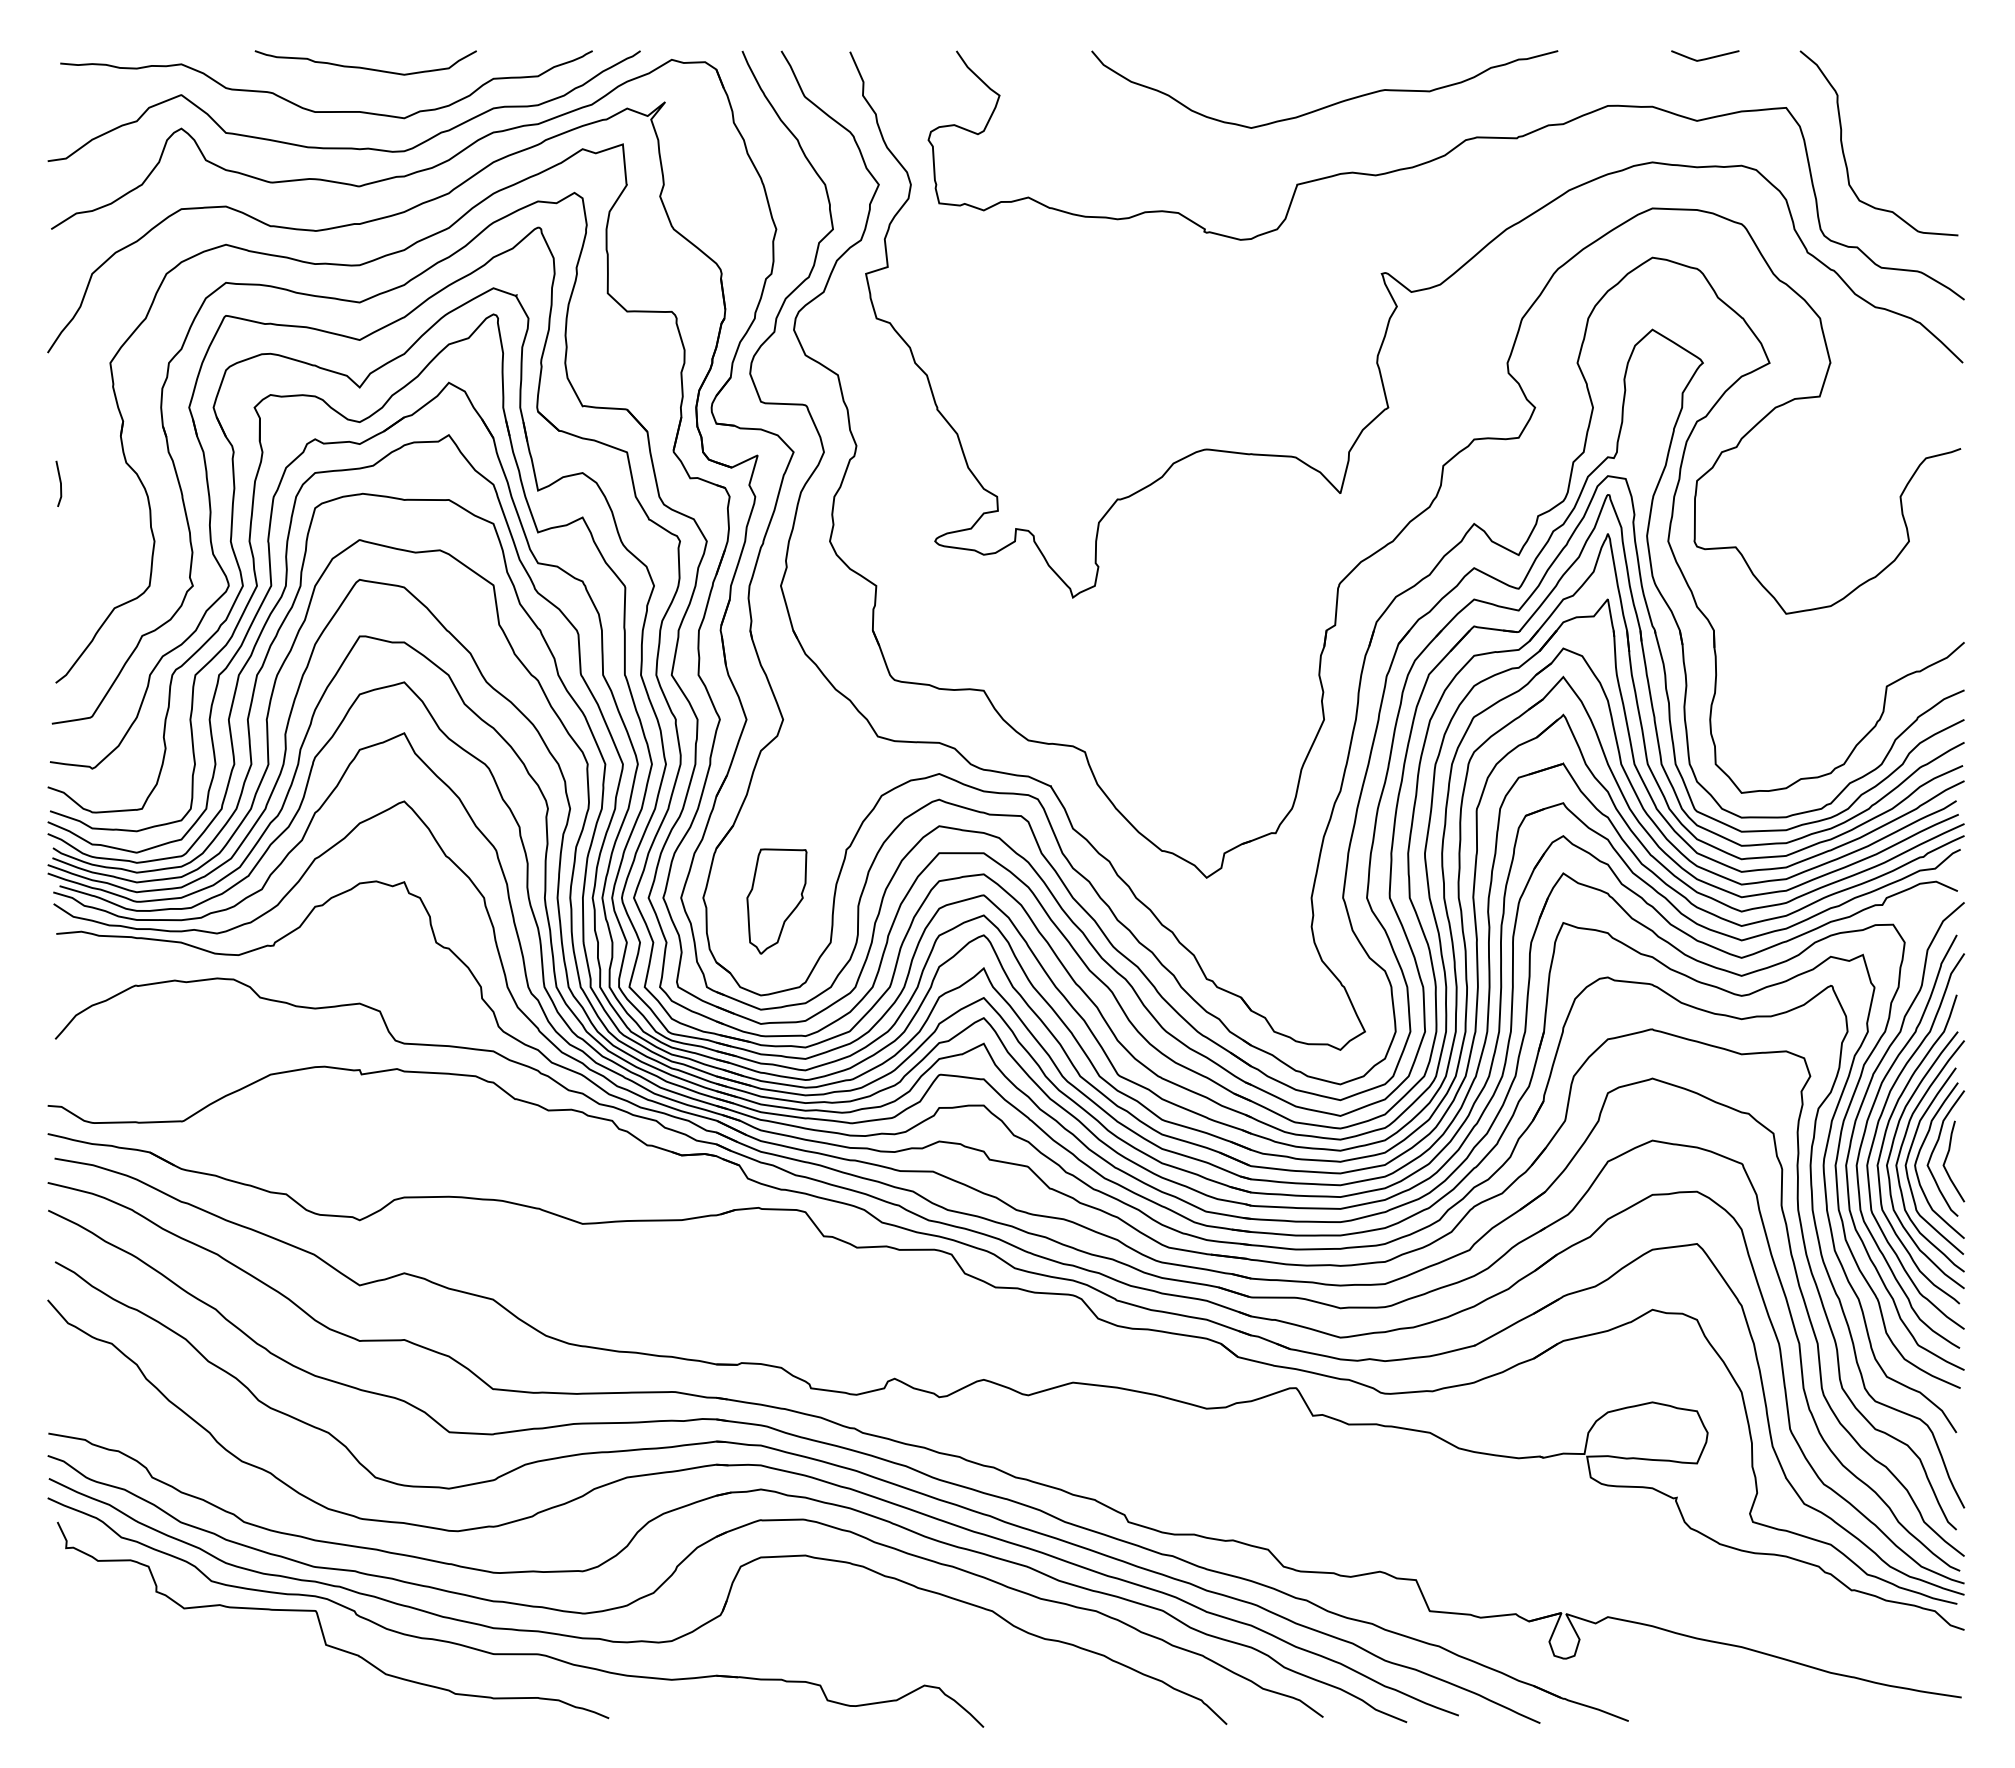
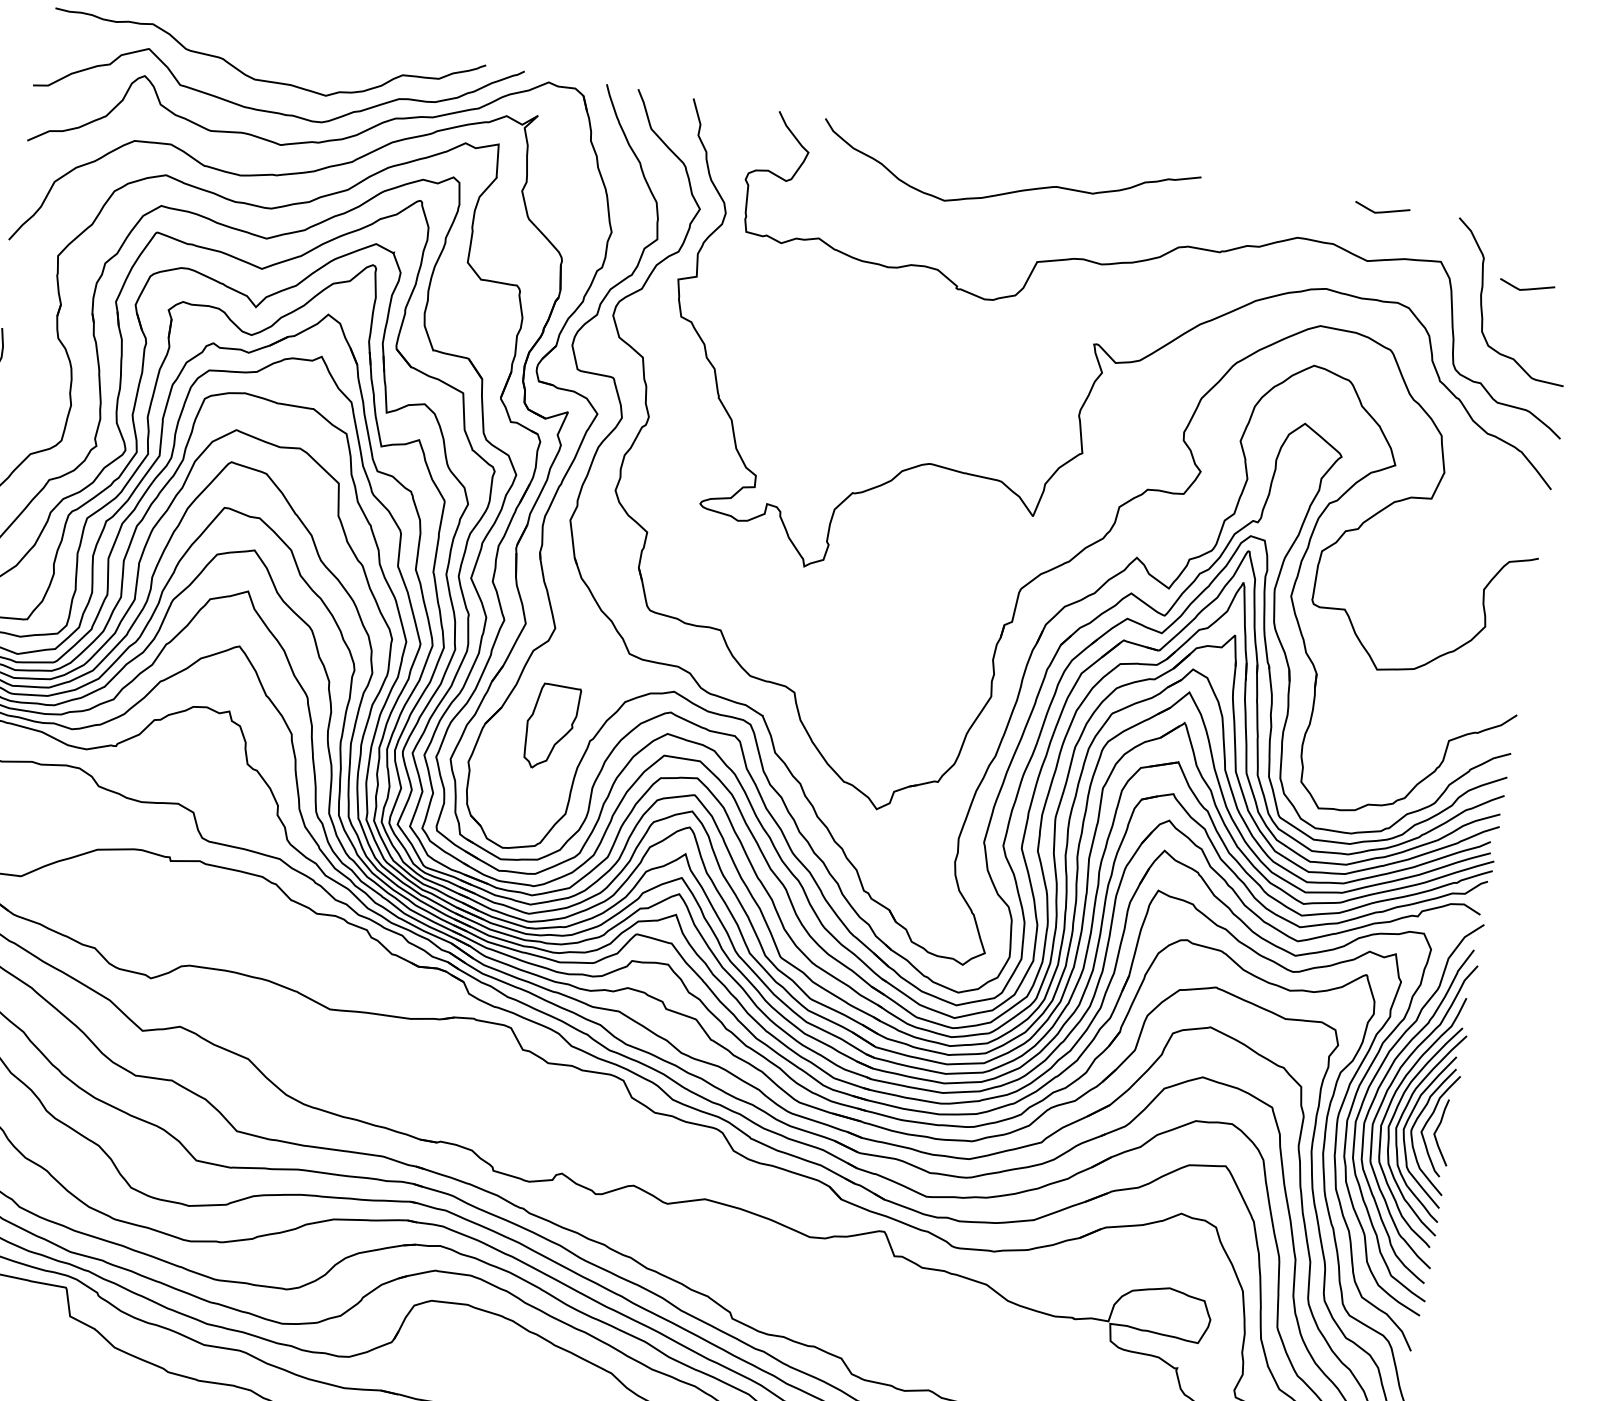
curve: (365, 67) -> (300, 49), removed
curve: (1330, 104) -> (1011, 191), moved
line: (1897, 123) -> (1528, 288), added
part: (776, 901) -> (550, 727), moved

